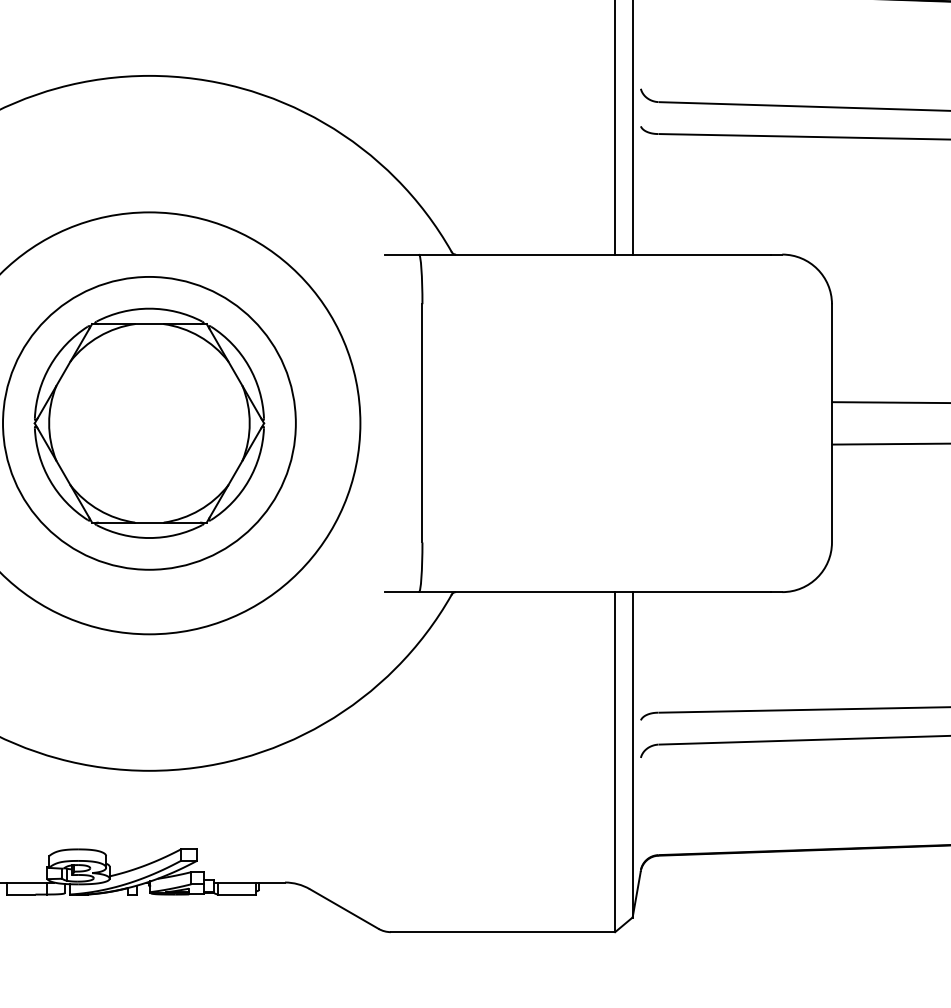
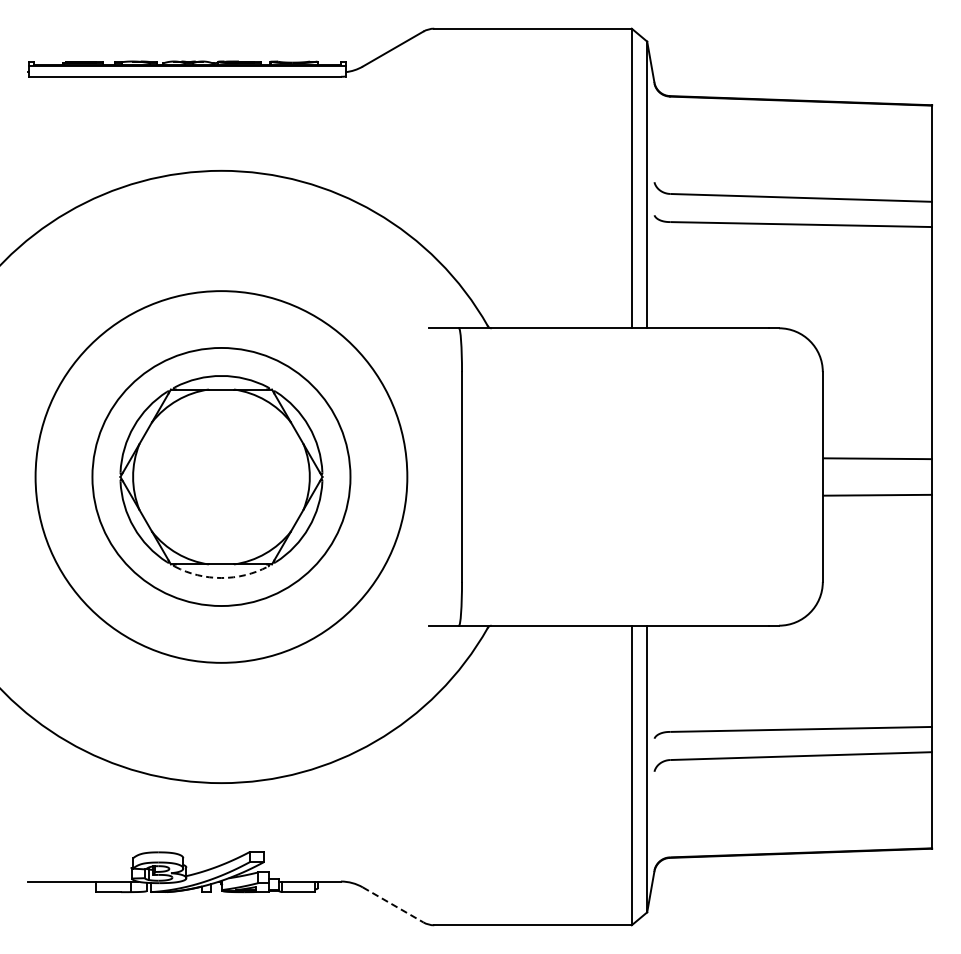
arc: (149, 538) -> (221, 578), solid -> dashed
line: (344, 908) -> (393, 904), solid -> dashed

